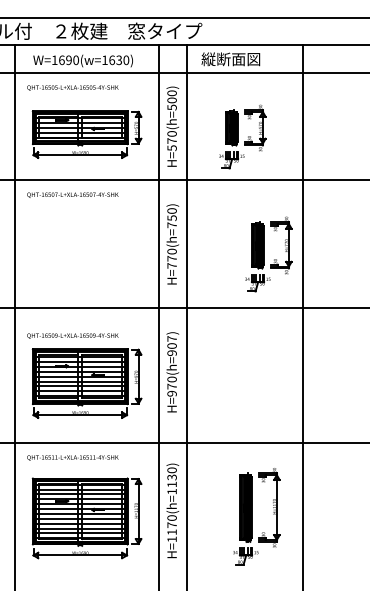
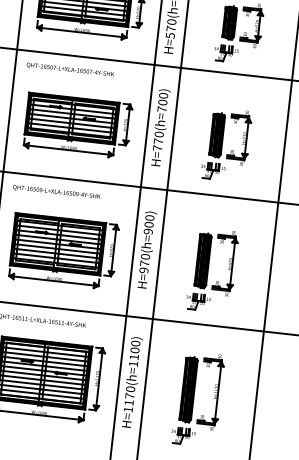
text: (171, 218) -> (162, 102), H=770(h=750) -> H=770(h=700)
part: (86, 251) -> (77, 125), added
part: (268, 254) -> (226, 144), moved
text: (72, 335) -> (56, 191), moved
text: (171, 338) -> (149, 217), H=970(h=907) -> H=970(h=900)
part: (242, 385) -> (212, 270), added
text: (171, 477) -> (134, 350), H=1170(h=1130) -> H=1170(h=1100)
part: (256, 516) -> (197, 399), moved

